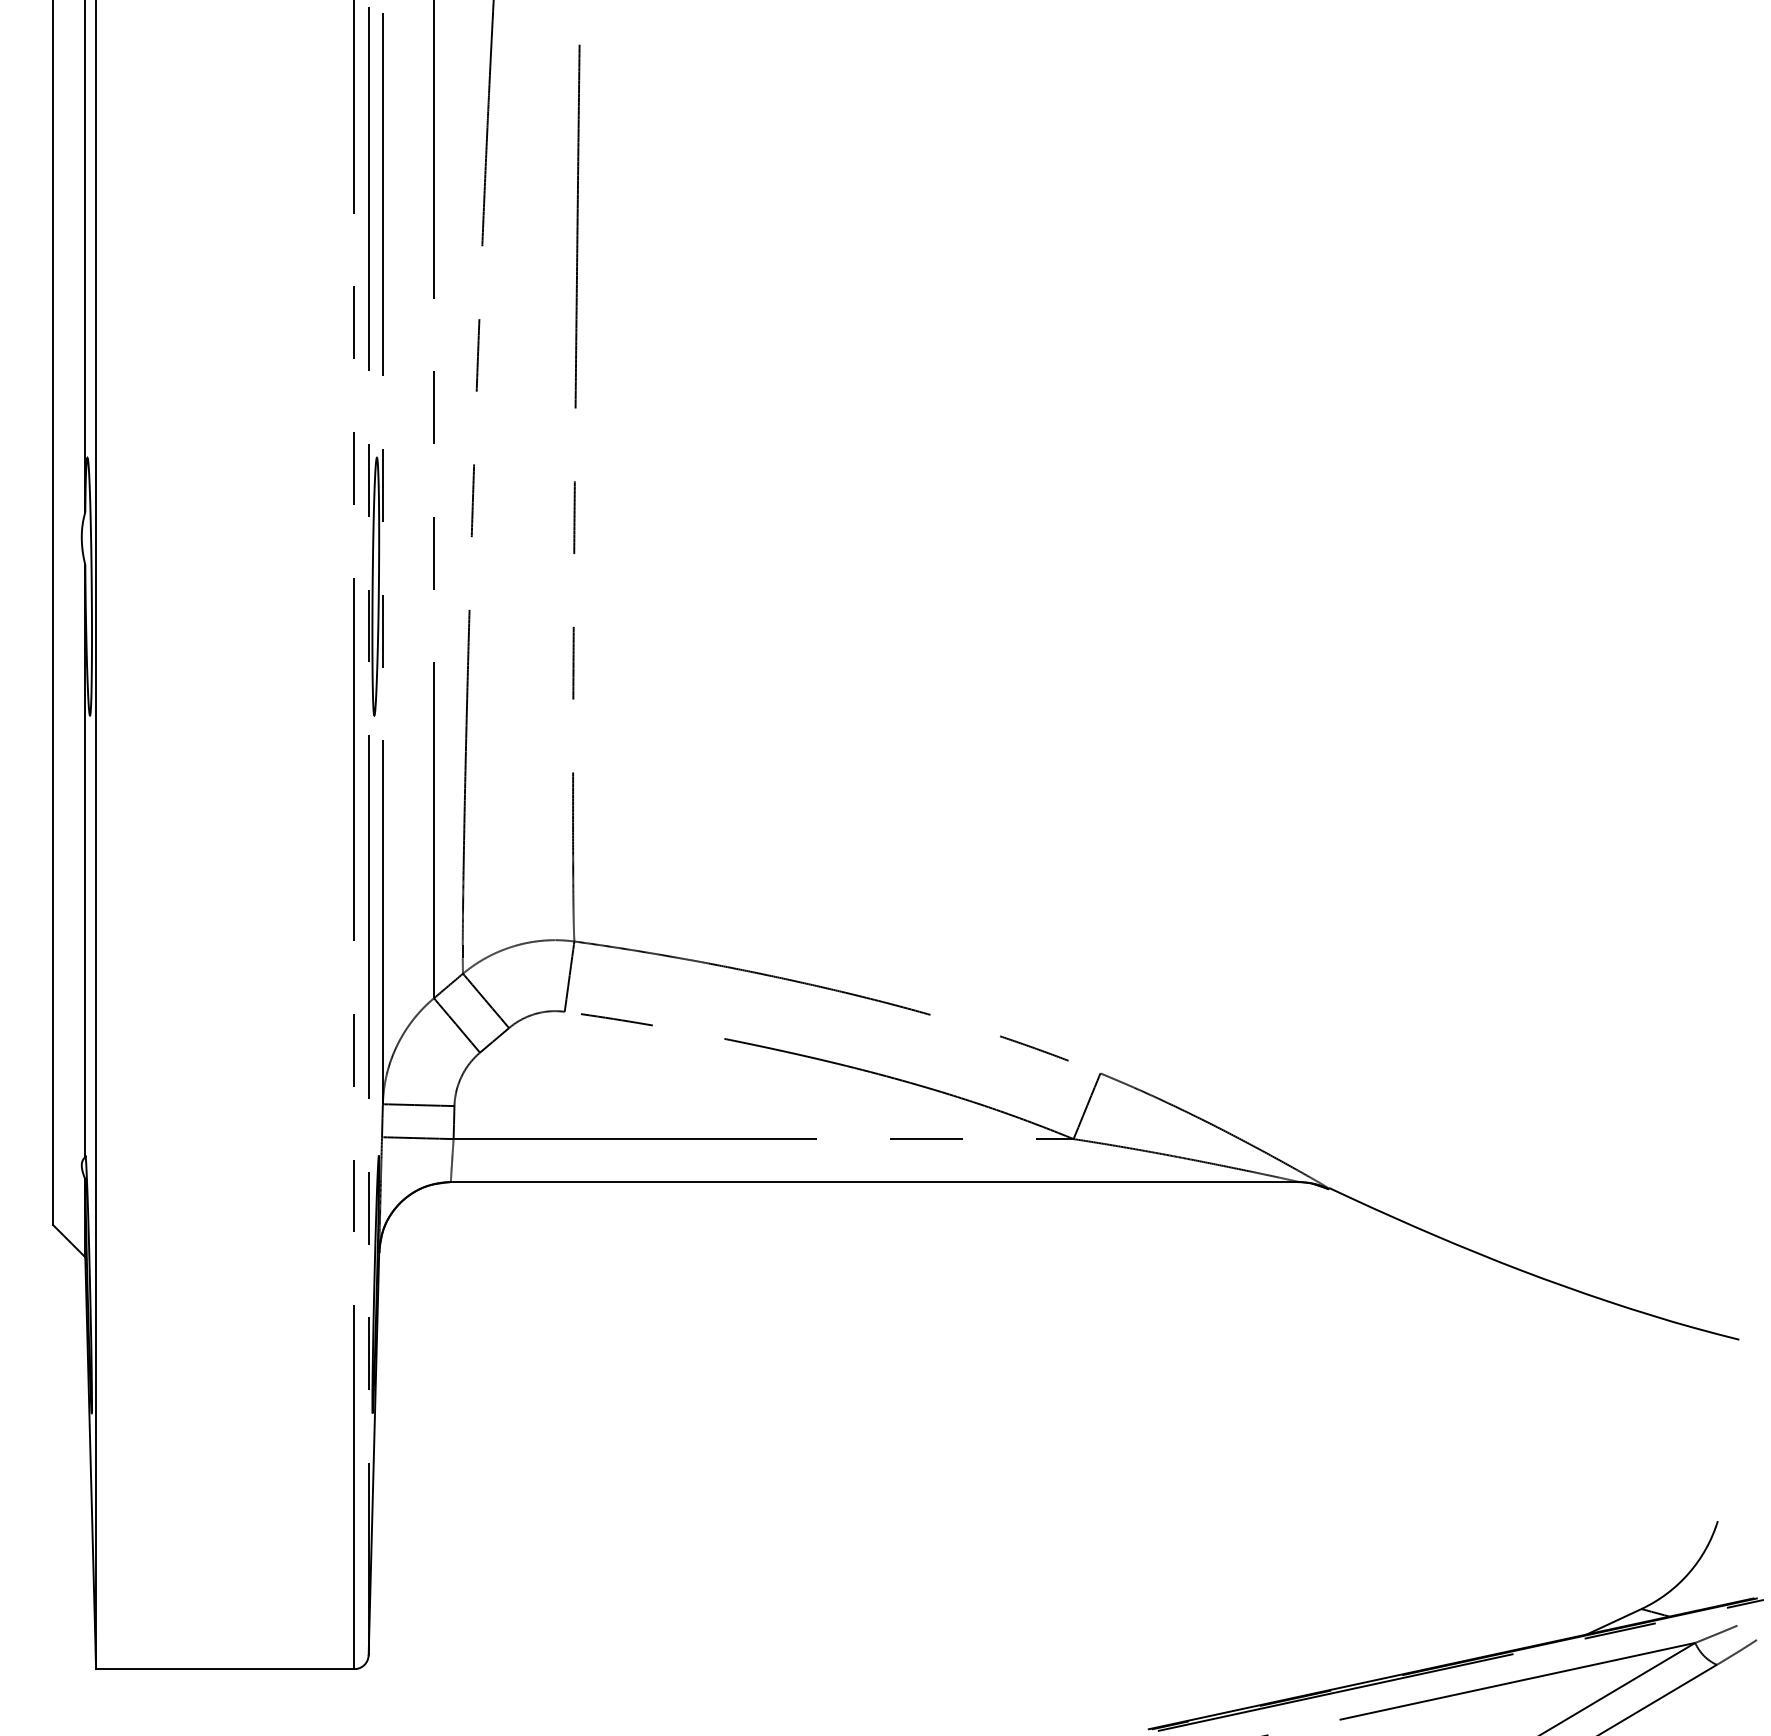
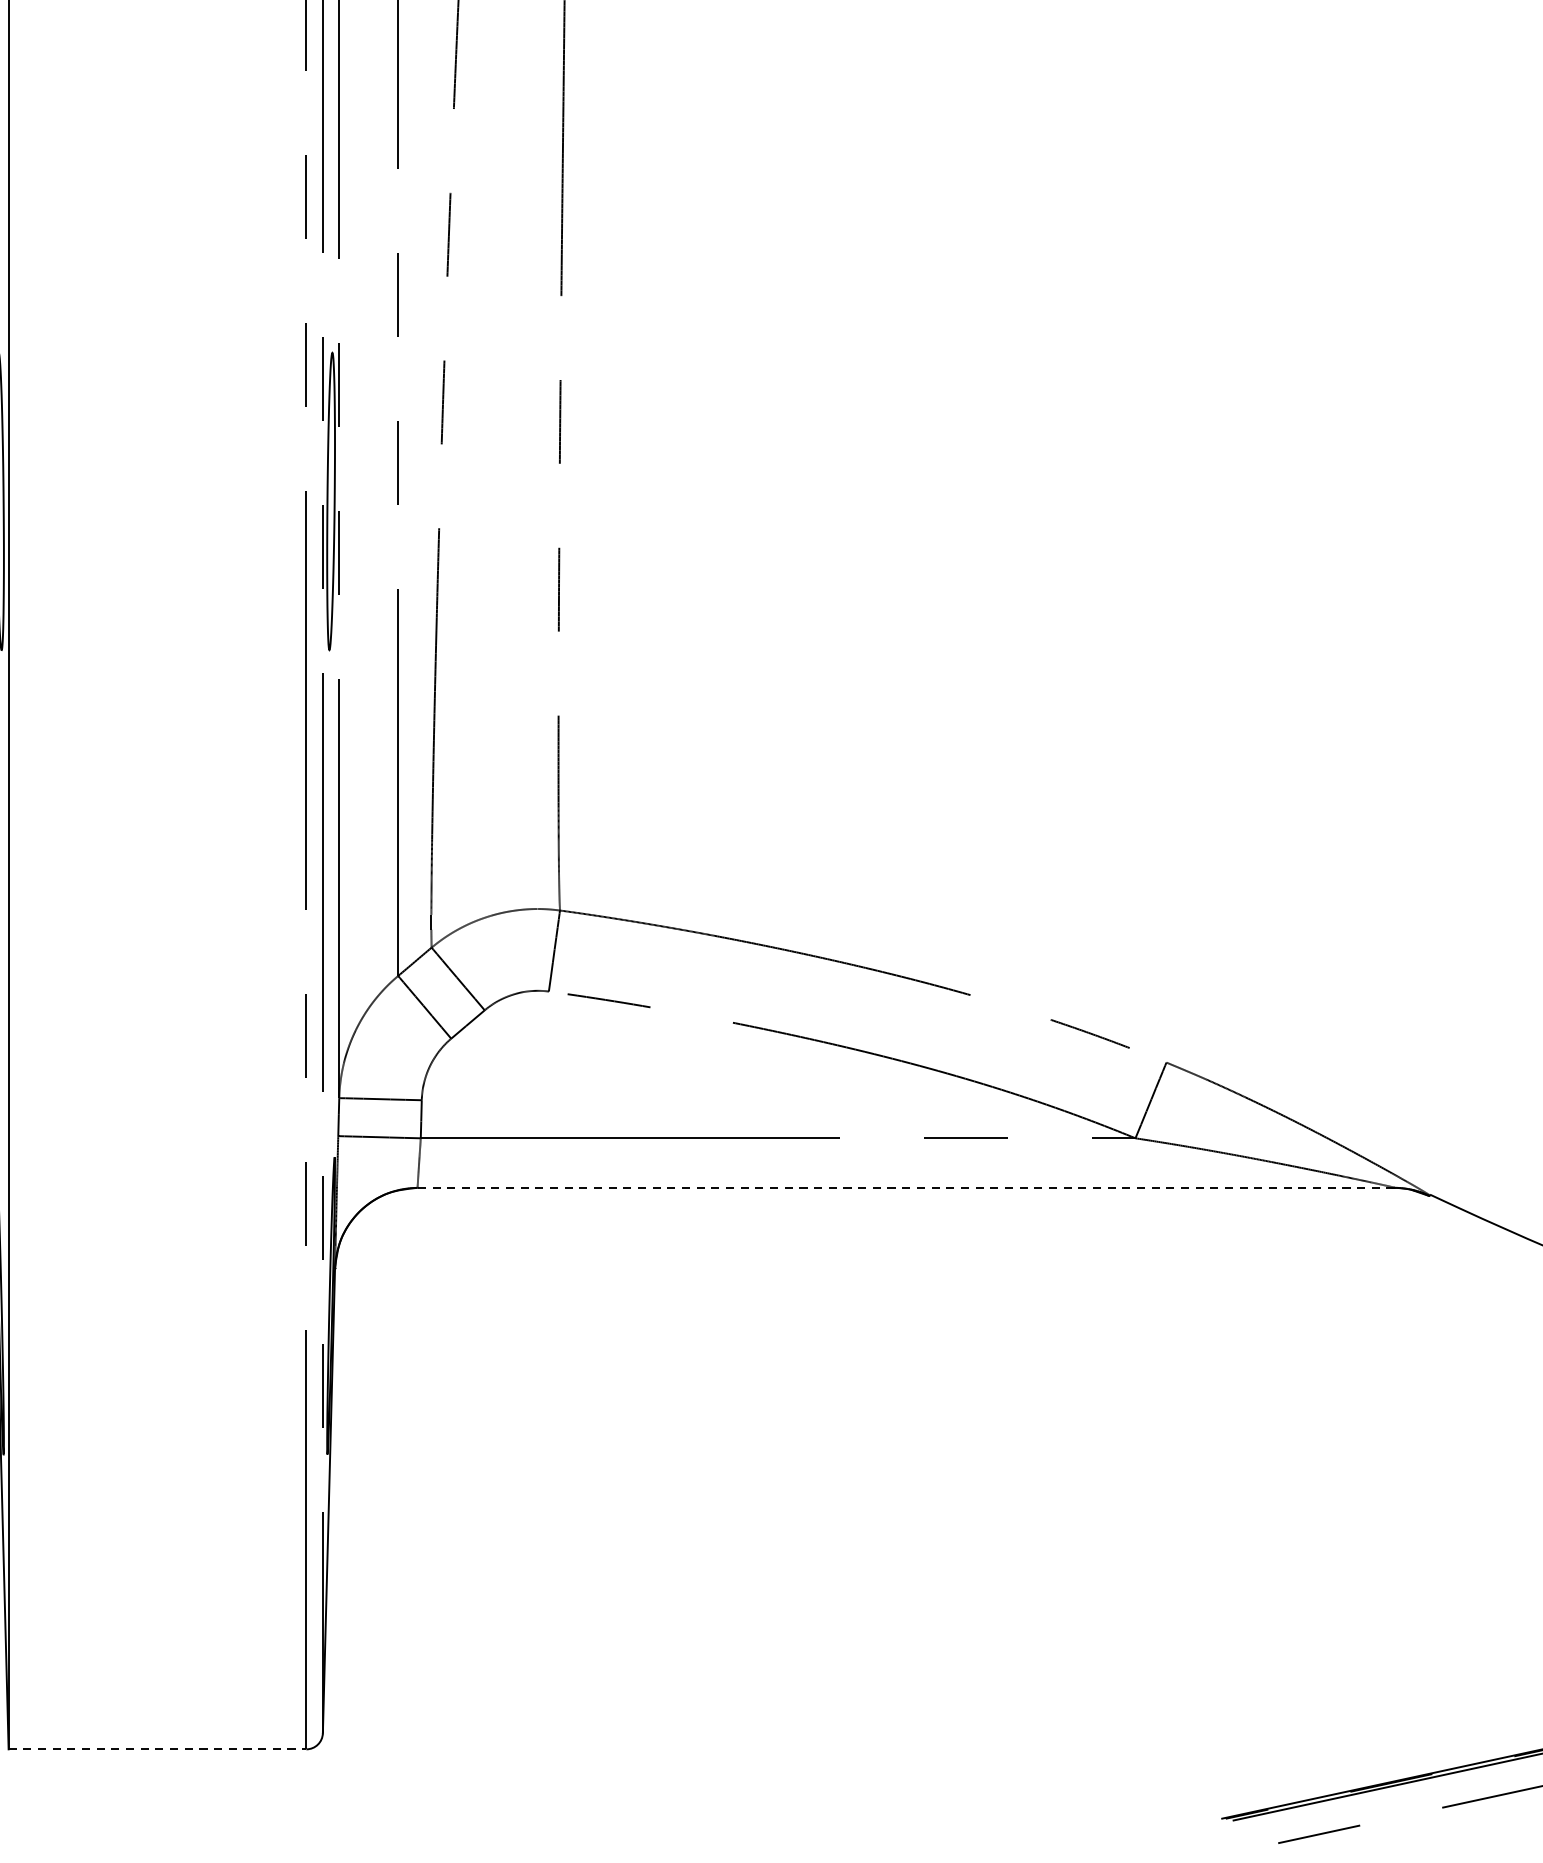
line: (874, 1182) -> (905, 1188), solid -> dashed
line: (225, 1669) -> (157, 1749), solid -> dashed

